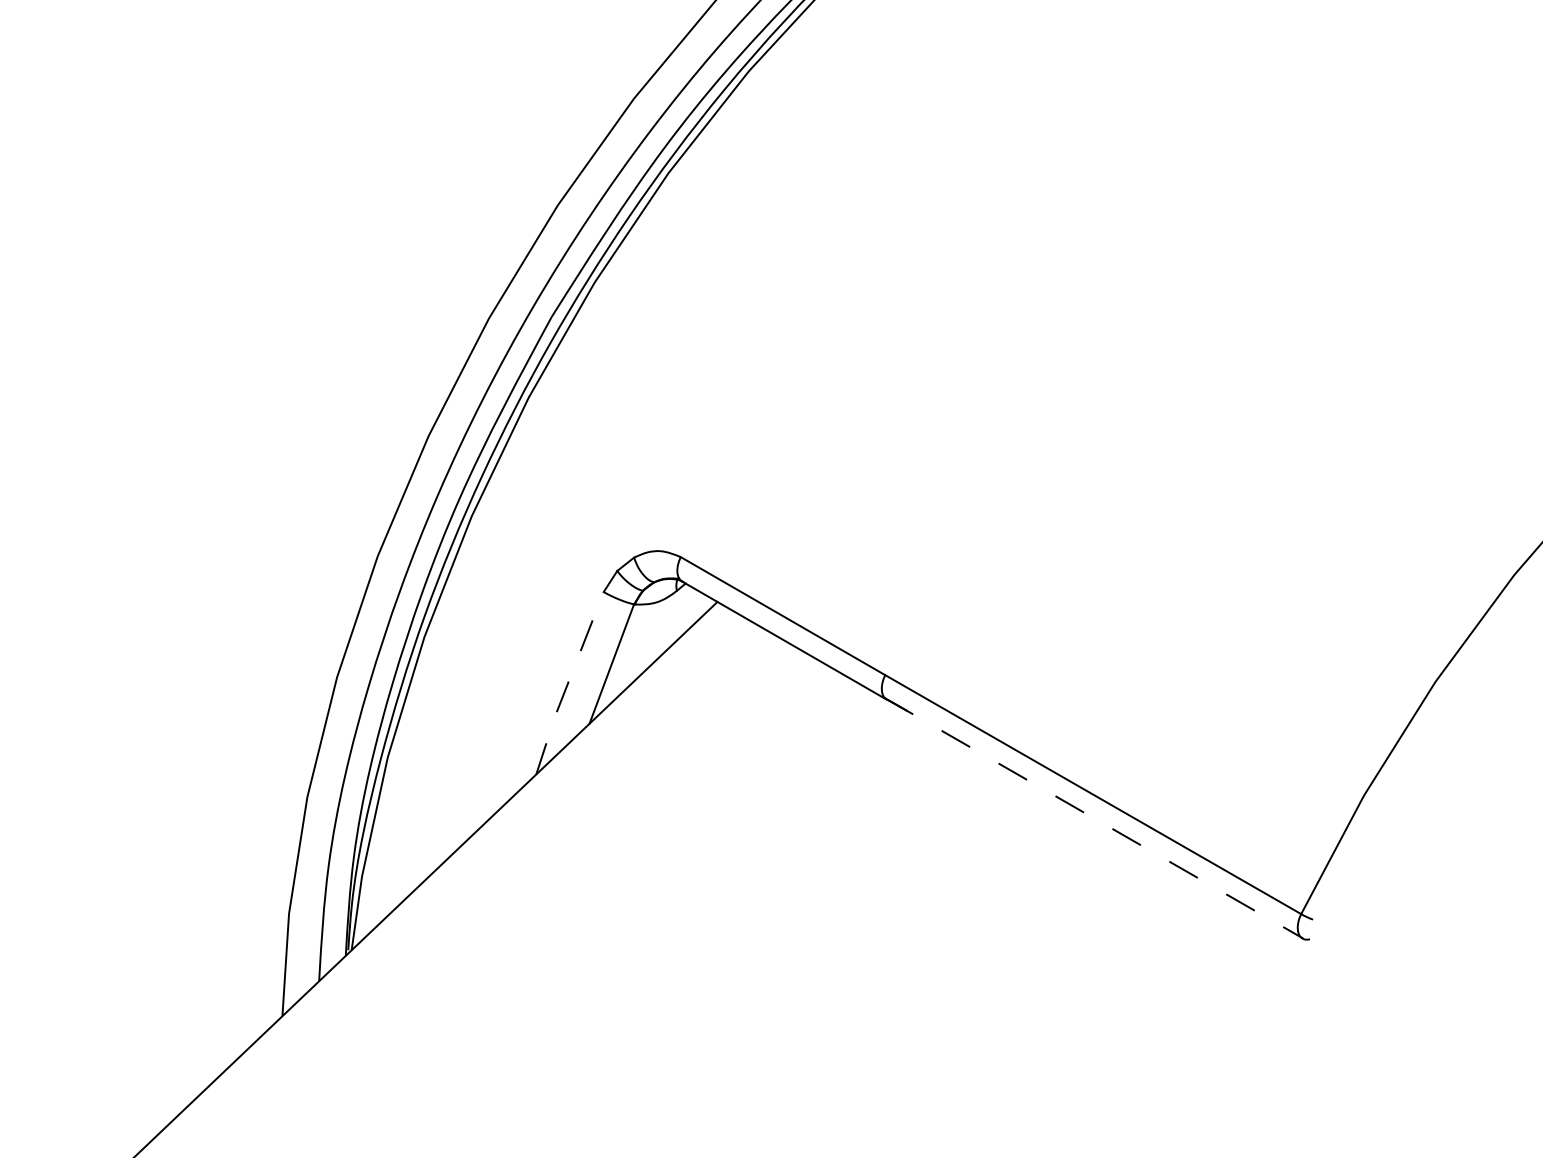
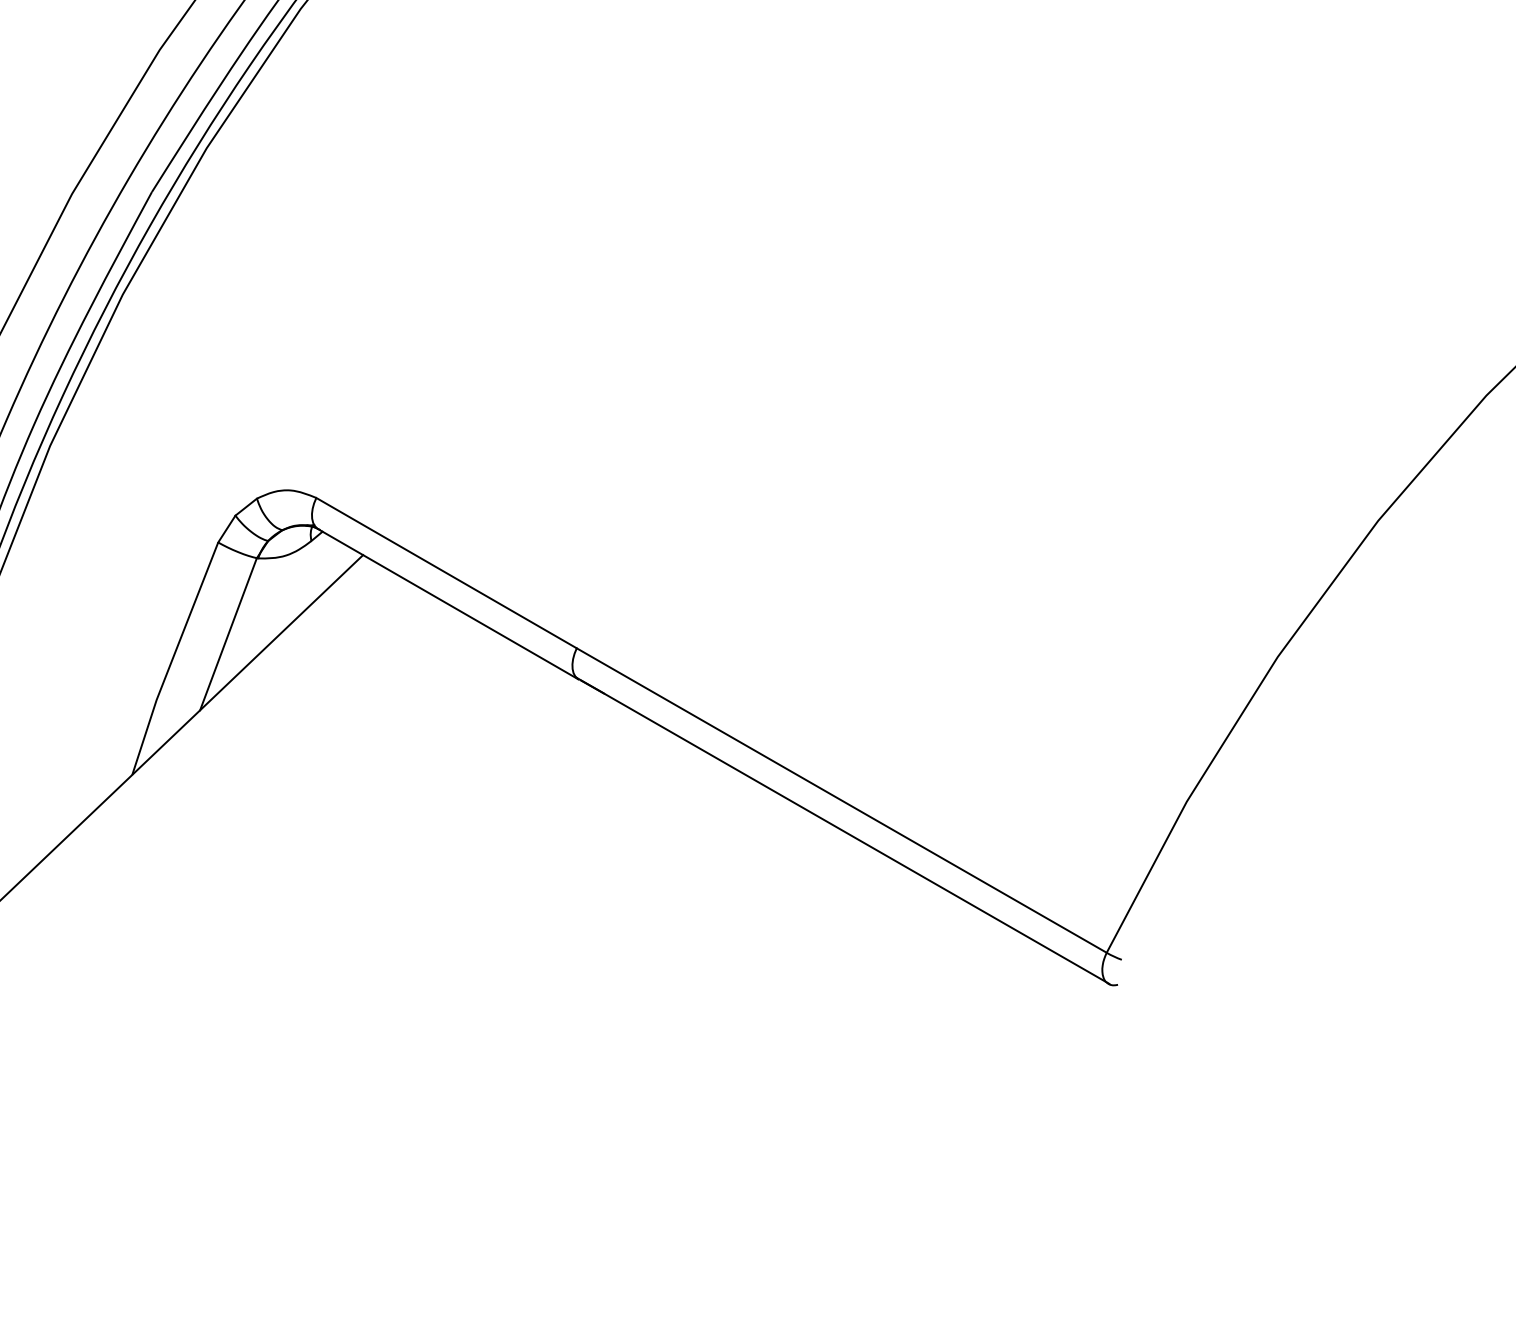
line: (568, 683) -> (173, 658), dashed -> solid
line: (1094, 818) -> (843, 830), dashed -> solid

